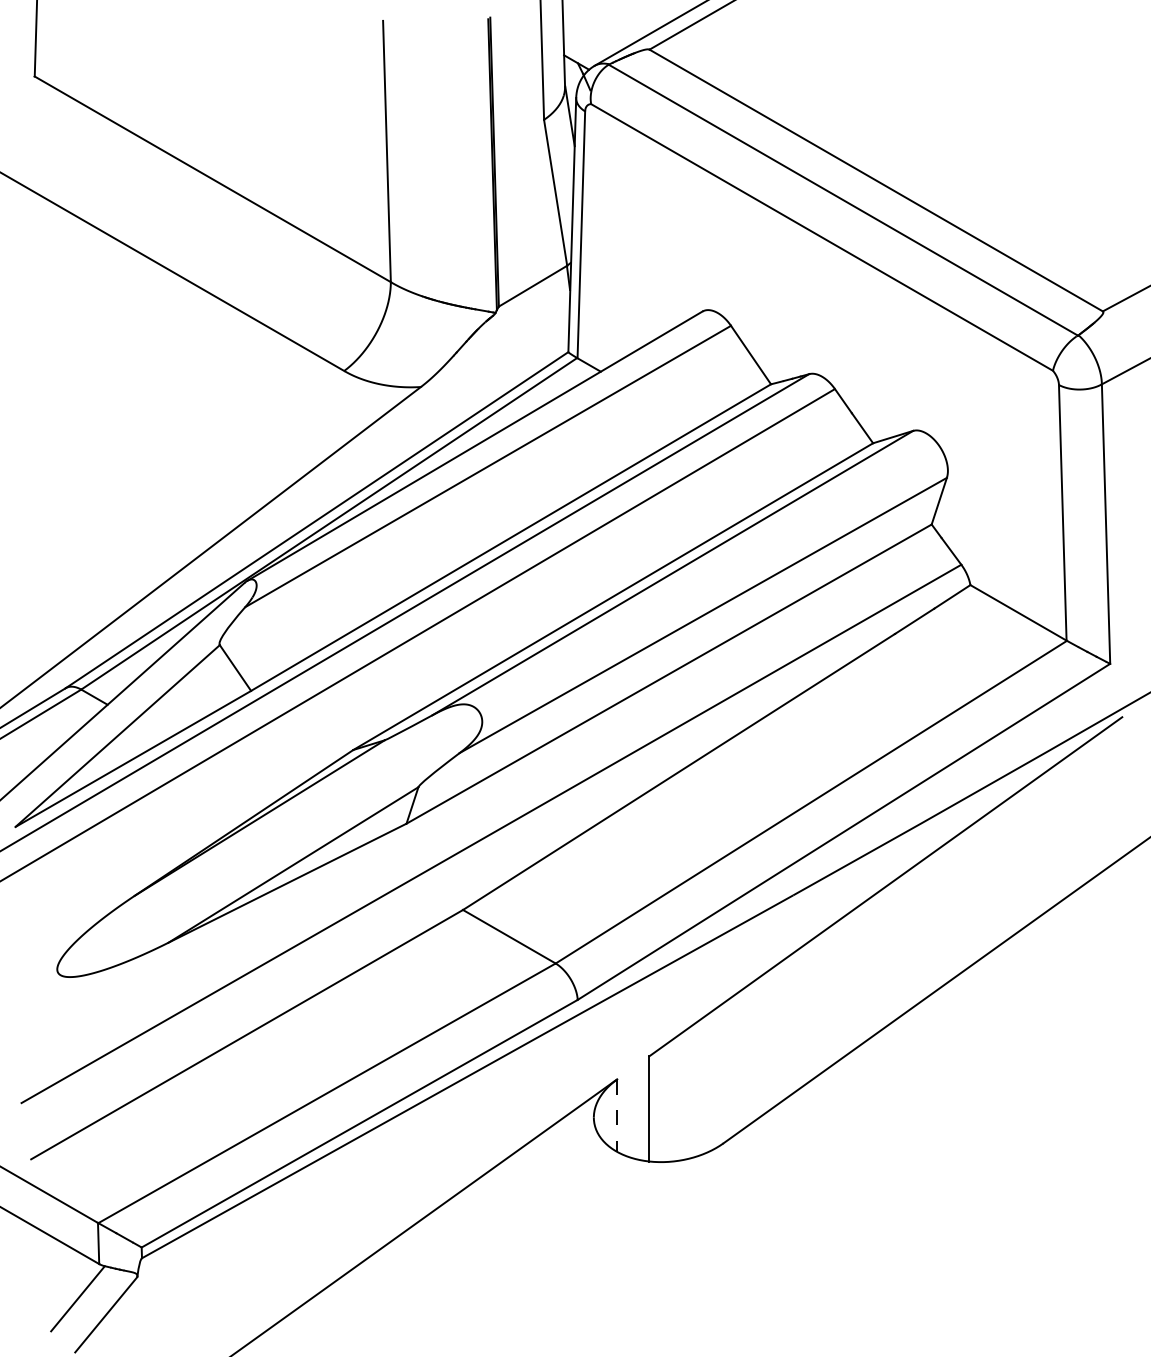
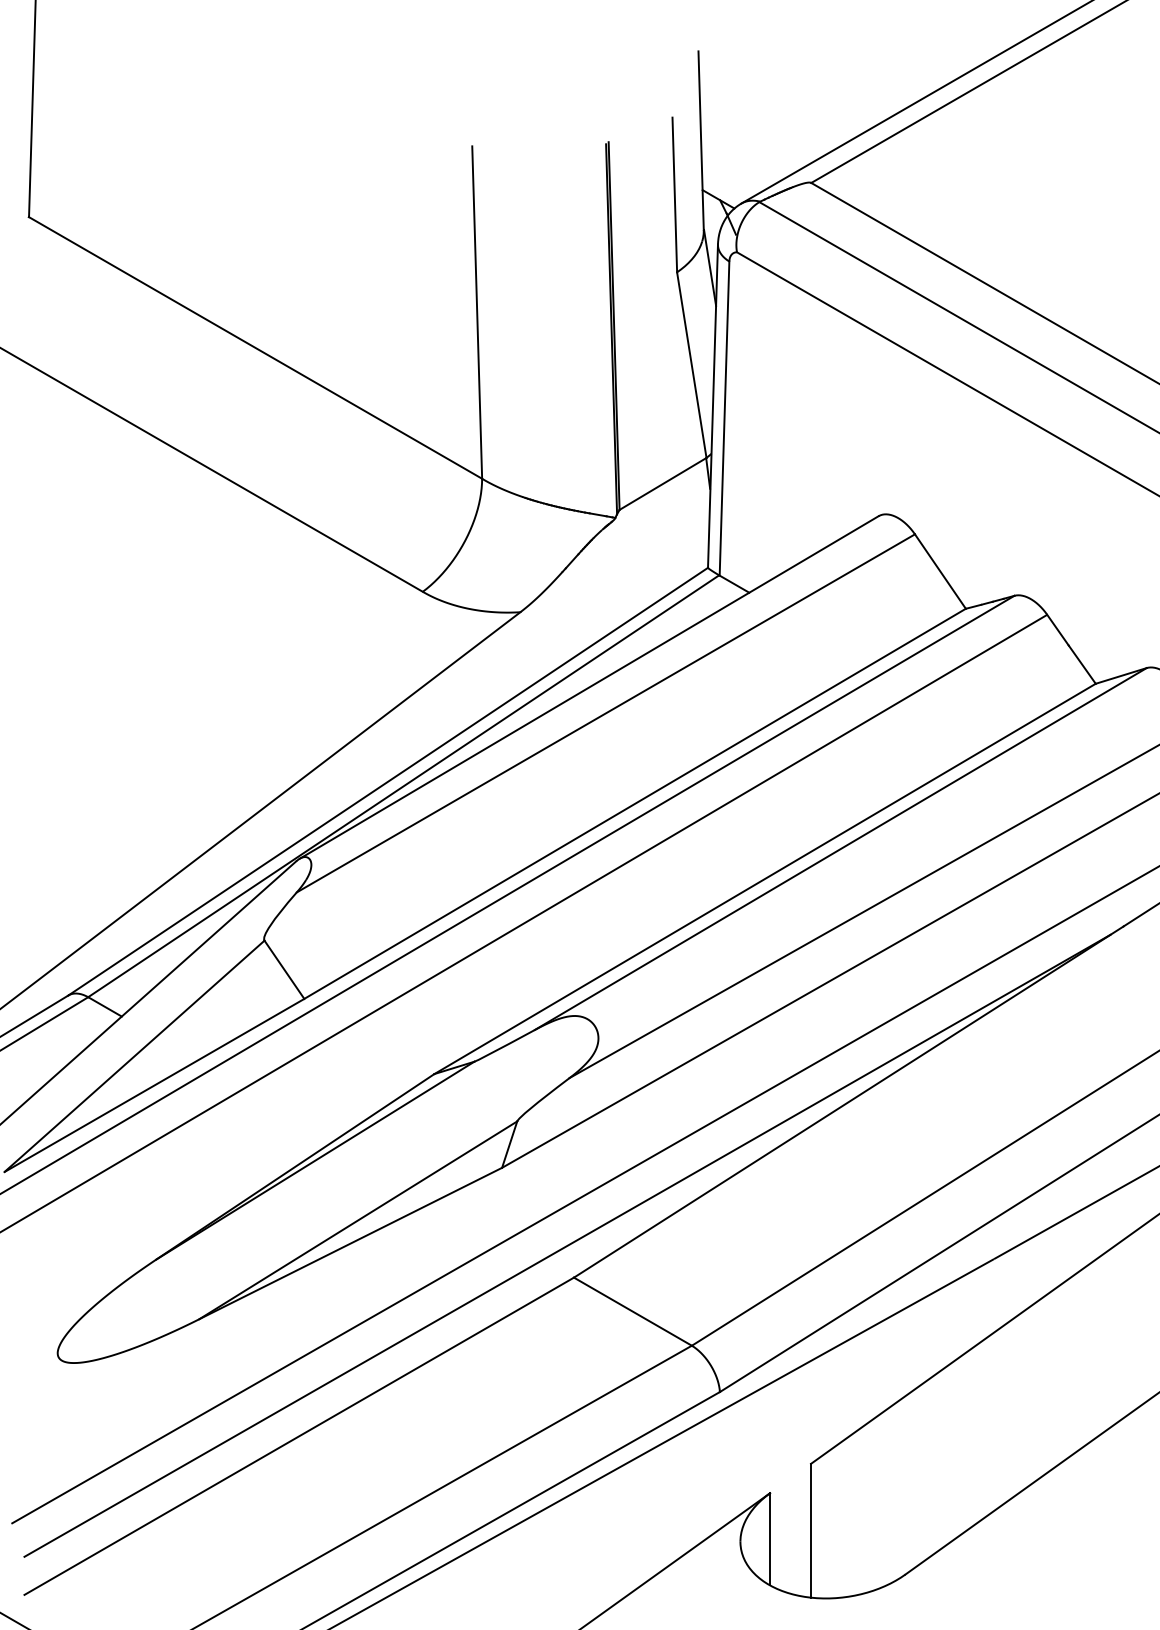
line: (457, 884) -> (566, 1245), added
line: (617, 1116) -> (770, 1540), dashed -> solid

